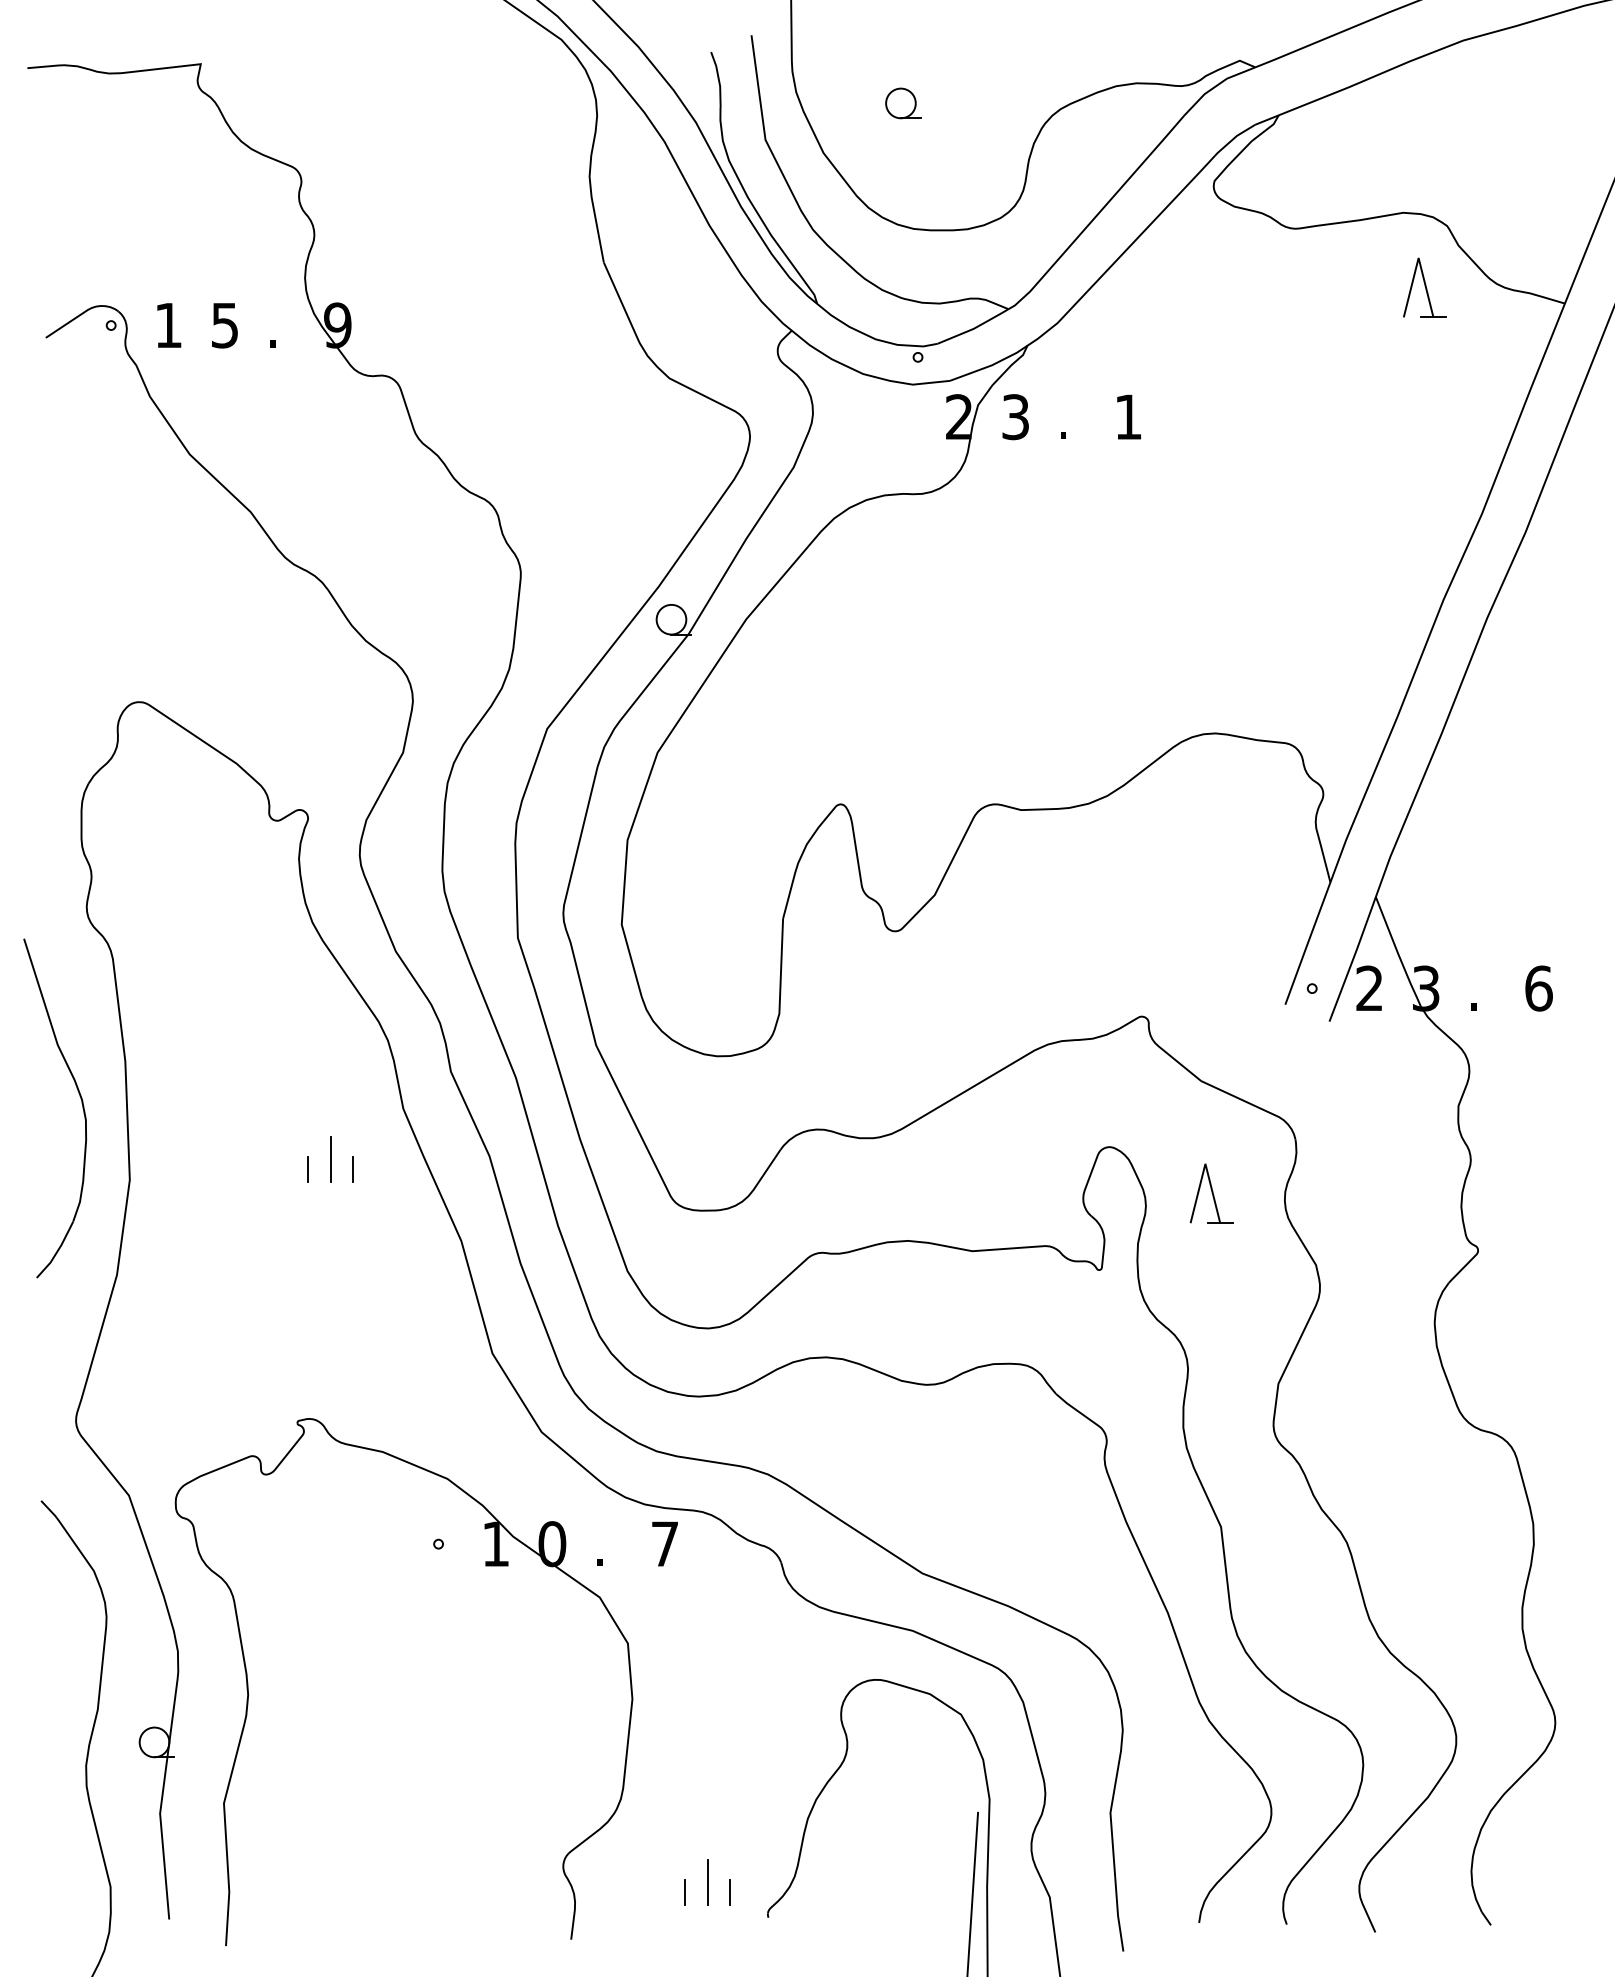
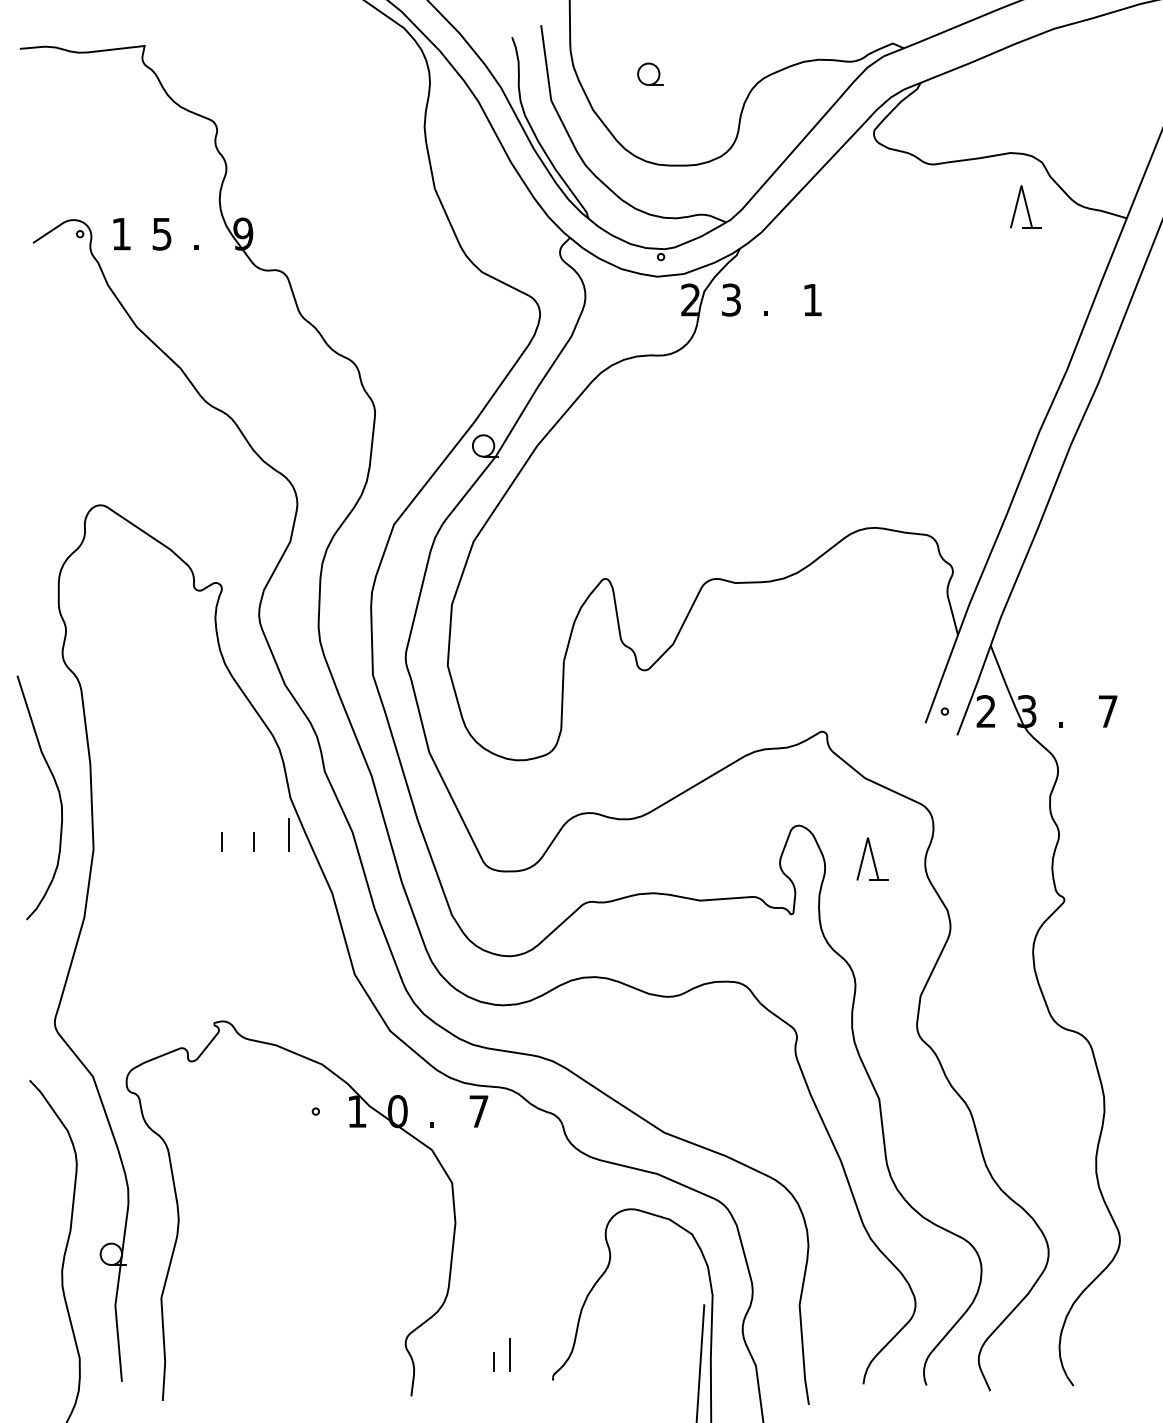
text: (1538, 988) -> (1107, 711), 6 -> 7
line: (330, 1159) -> (289, 834), moved
line: (729, 1891) -> (525, 1361), removed

